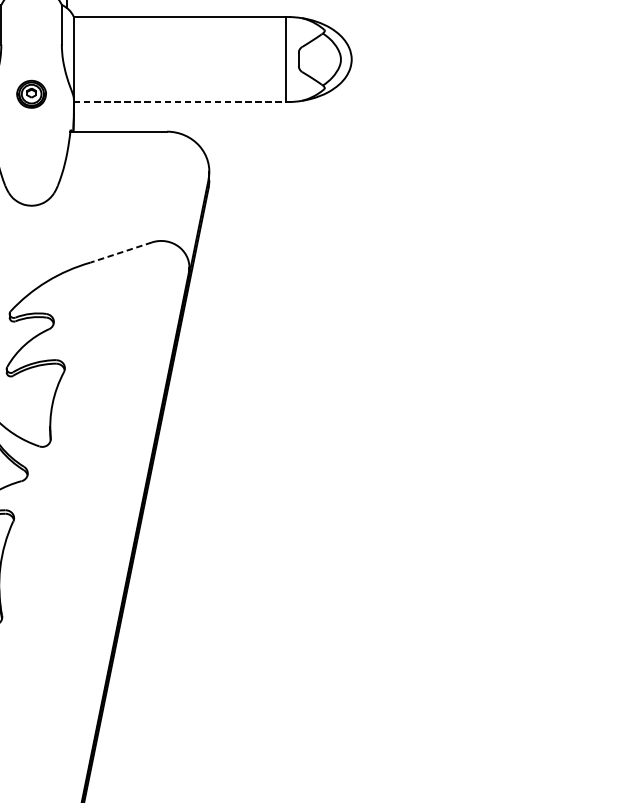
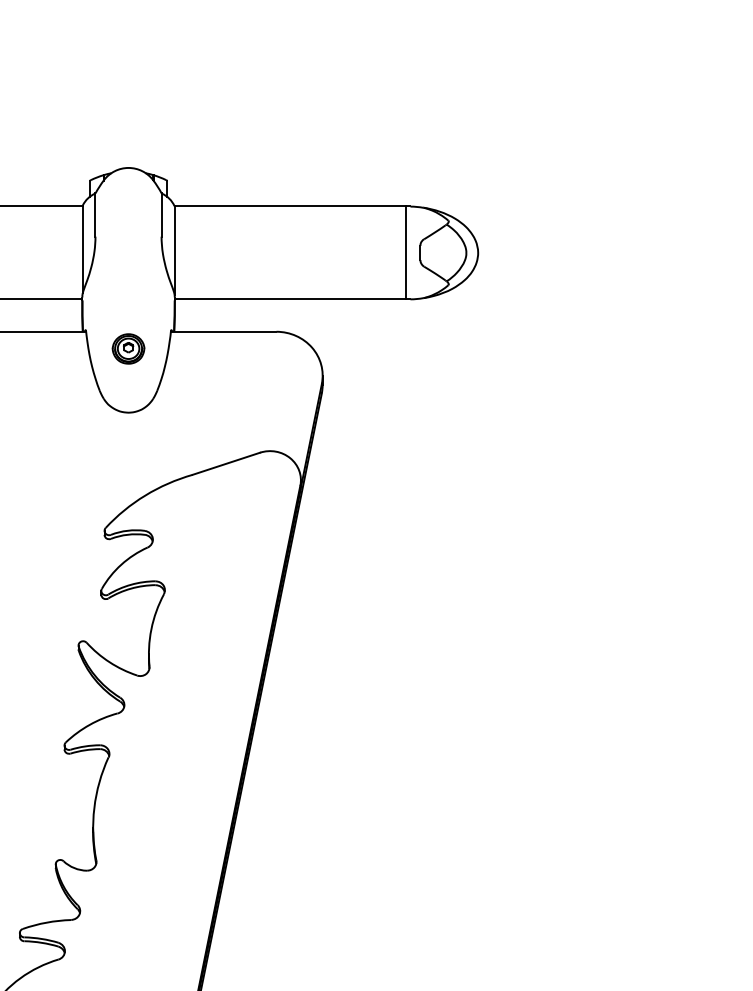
part: (31, 93) -> (128, 348), moved
line: (179, 102) -> (290, 299), dashed -> solid
line: (120, 252) -> (225, 463), dashed -> solid

